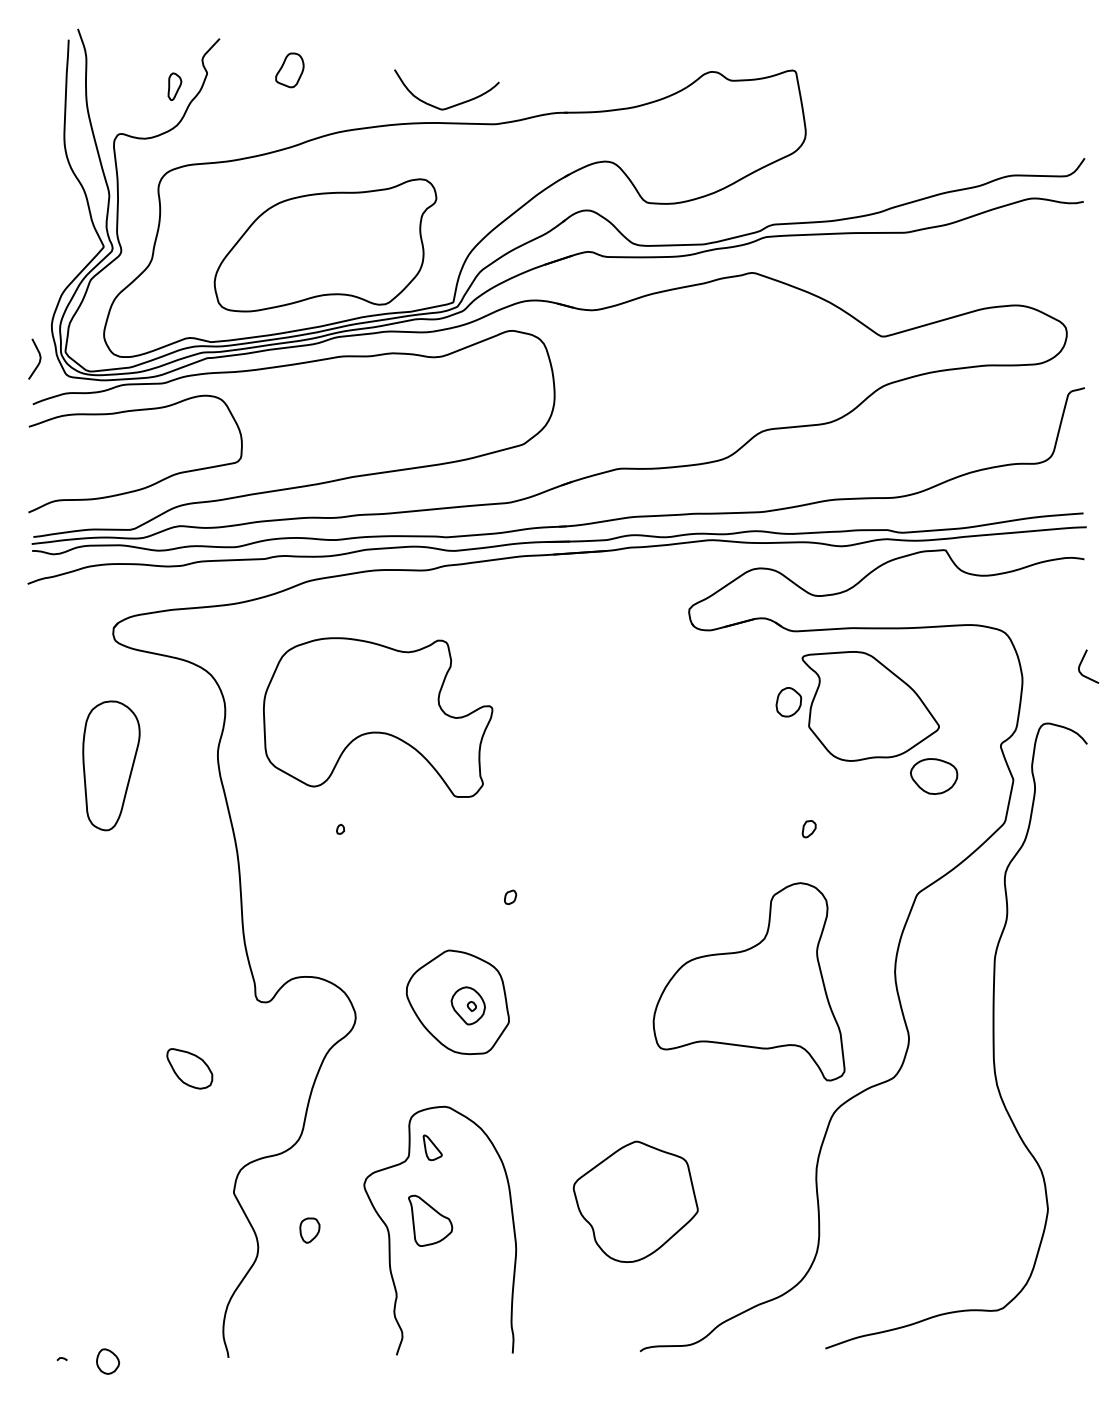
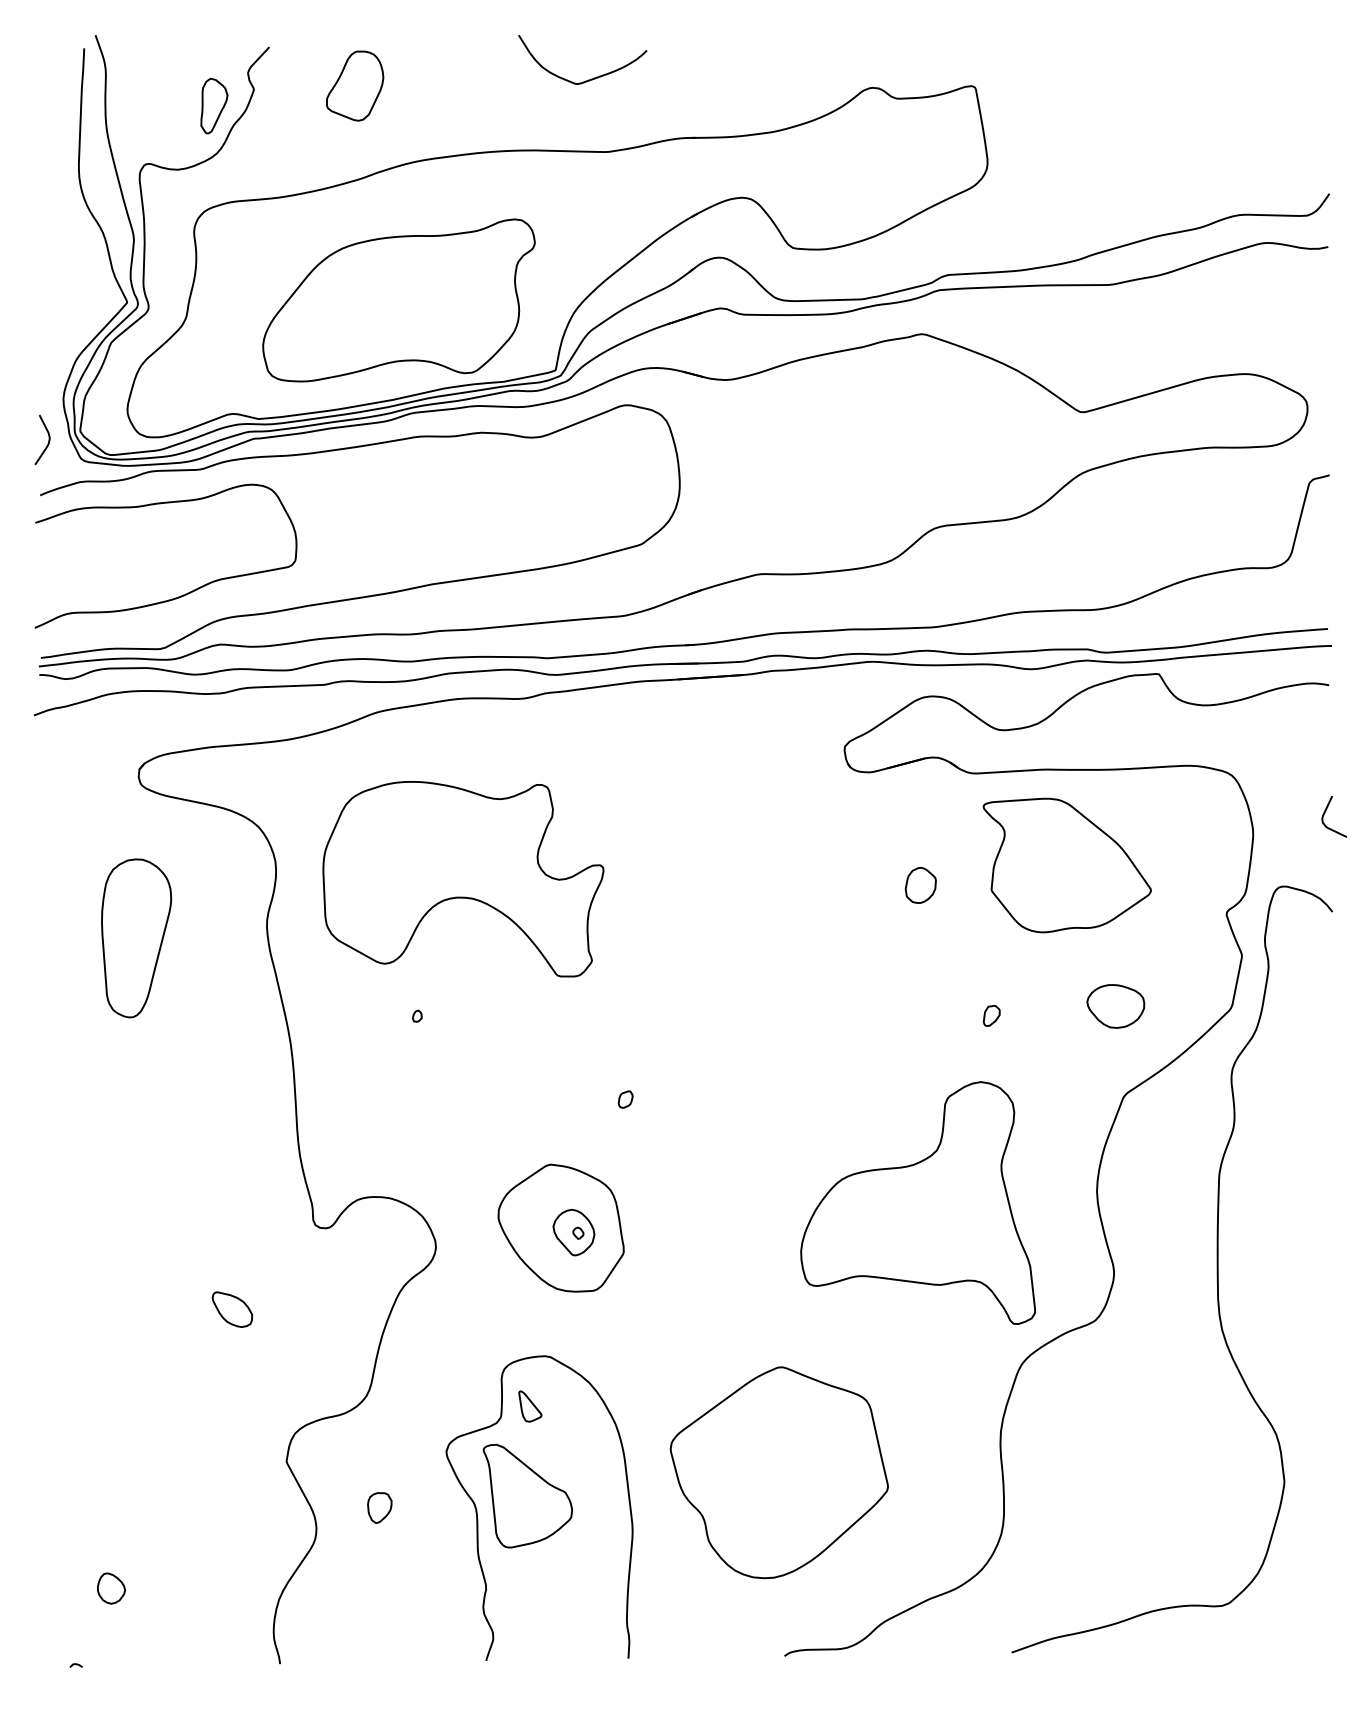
part: (290, 69) -> (355, 85), size x1.67
part: (175, 86) -> (214, 105), size x1.67
curve: (451, 105) -> (588, 79), moved
part: (788, 702) -> (920, 885), moved
part: (933, 776) -> (1115, 1006), moved
part: (188, 1068) -> (231, 1309), size x0.71
part: (635, 1201) -> (778, 1472), size x1.43
part: (430, 1220) -> (527, 1495), size x1.67
part: (108, 1361) -> (111, 1588), moved

